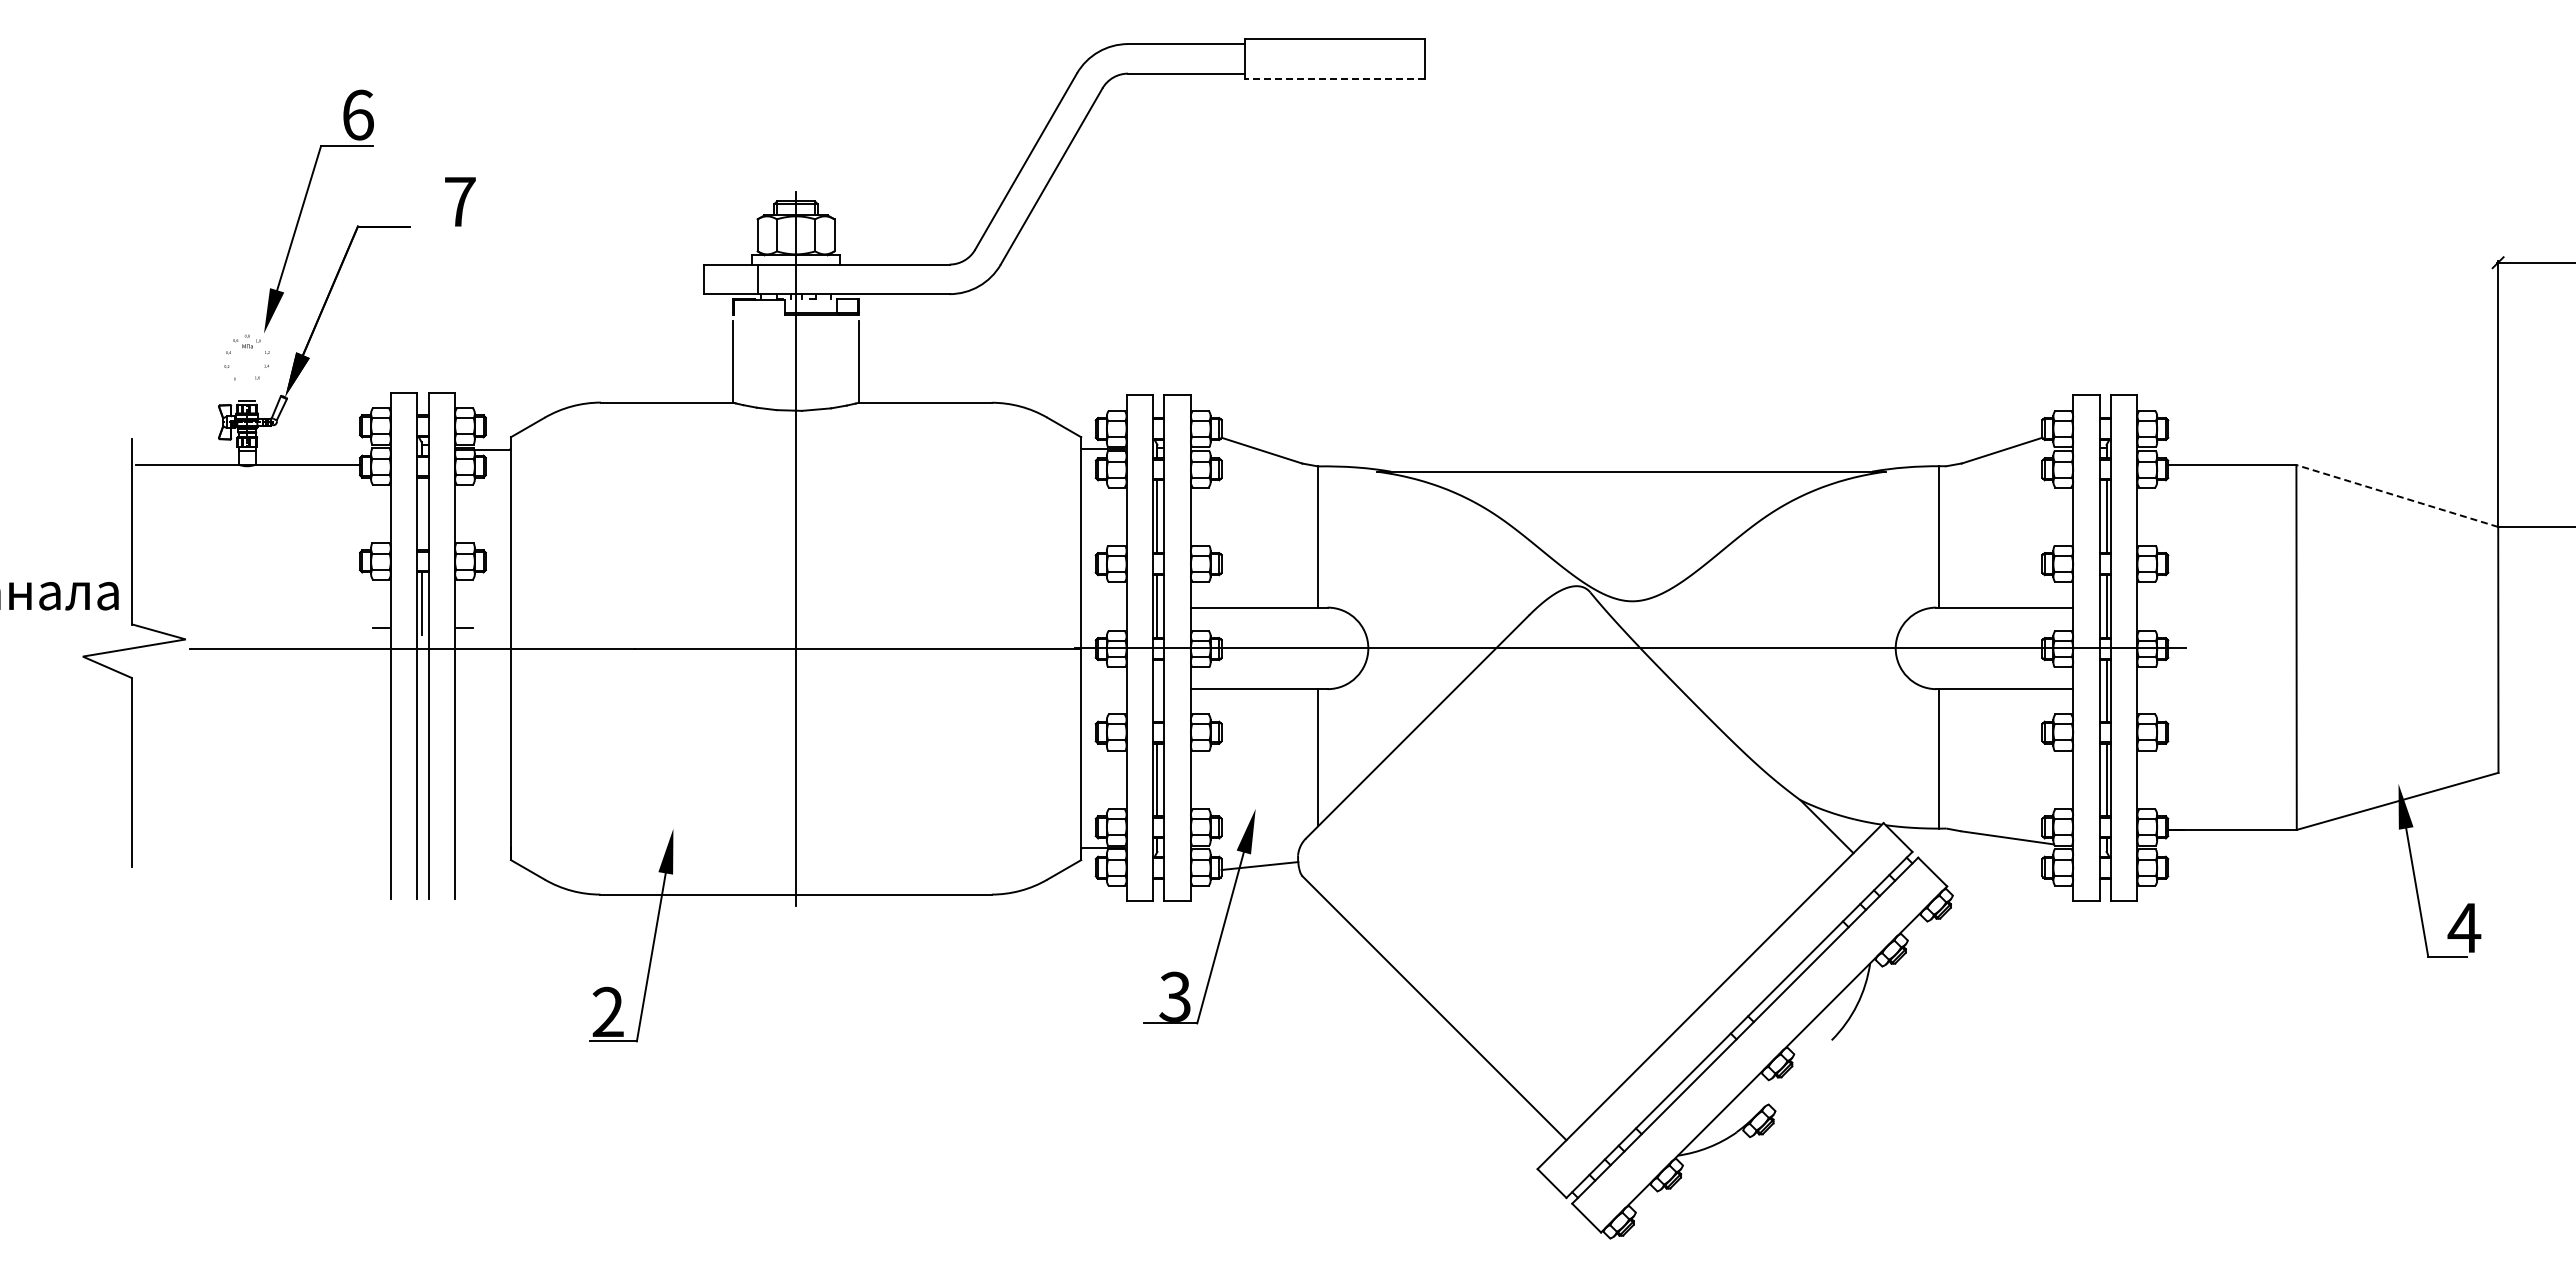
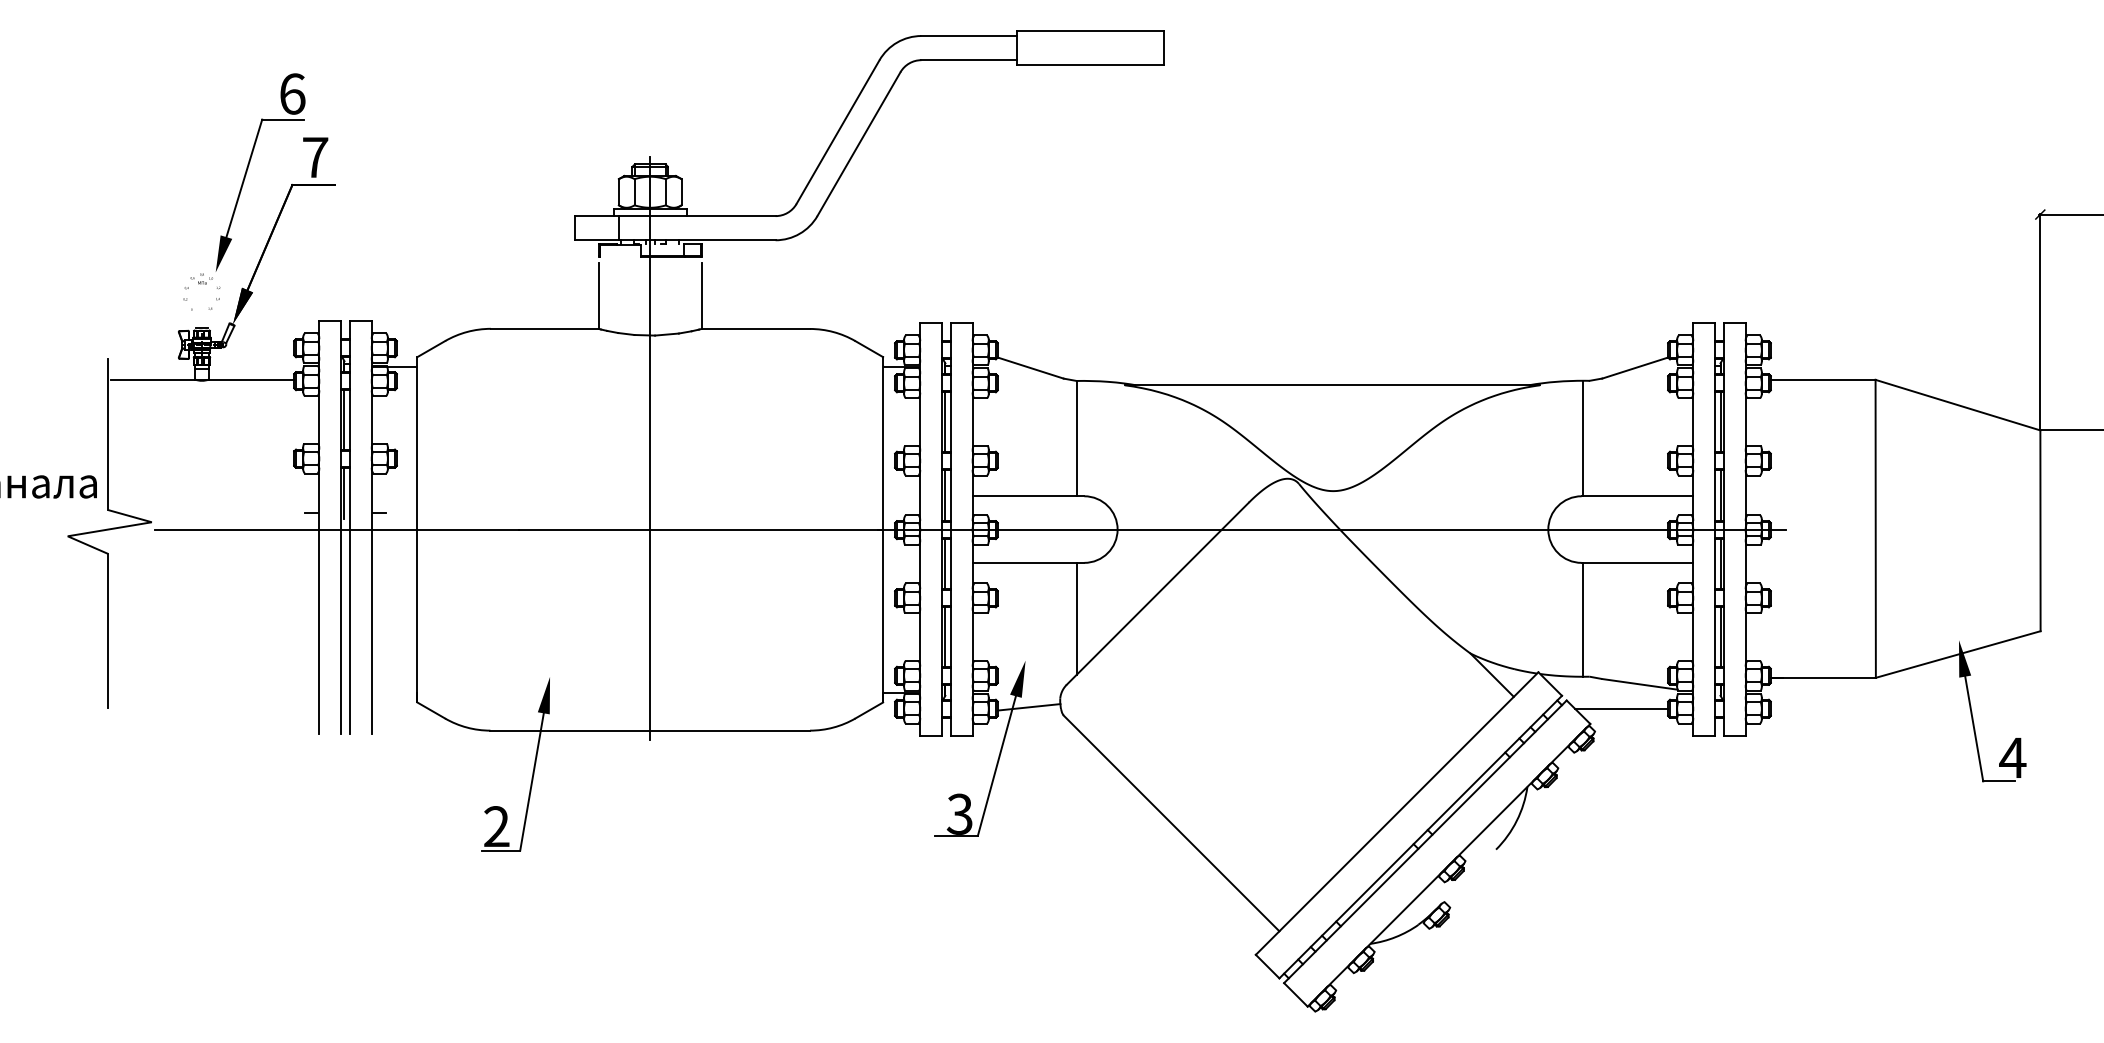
line: (1335, 79) -> (1090, 64), dashed -> solid
text: (460, 201) -> (315, 157), moved
line: (2397, 496) -> (1958, 405), dashed -> solid
line: (421, 513) -> (344, 419), added
line: (1157, 690) -> (945, 563), added
line: (1985, 867) -> (1621, 708), added

